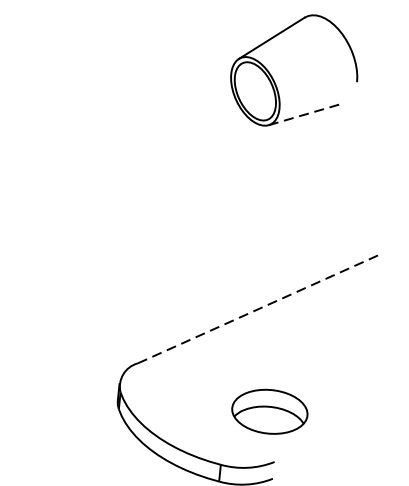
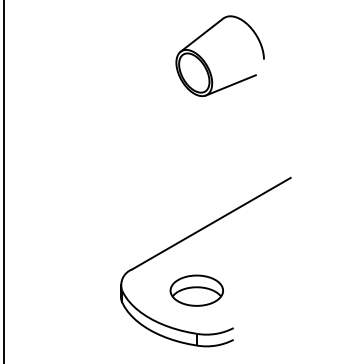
line: (305, 114) -> (230, 85), dashed -> solid
line: (258, 309) -> (211, 223), dashed -> solid
part: (269, 411) -> (196, 290), moved

